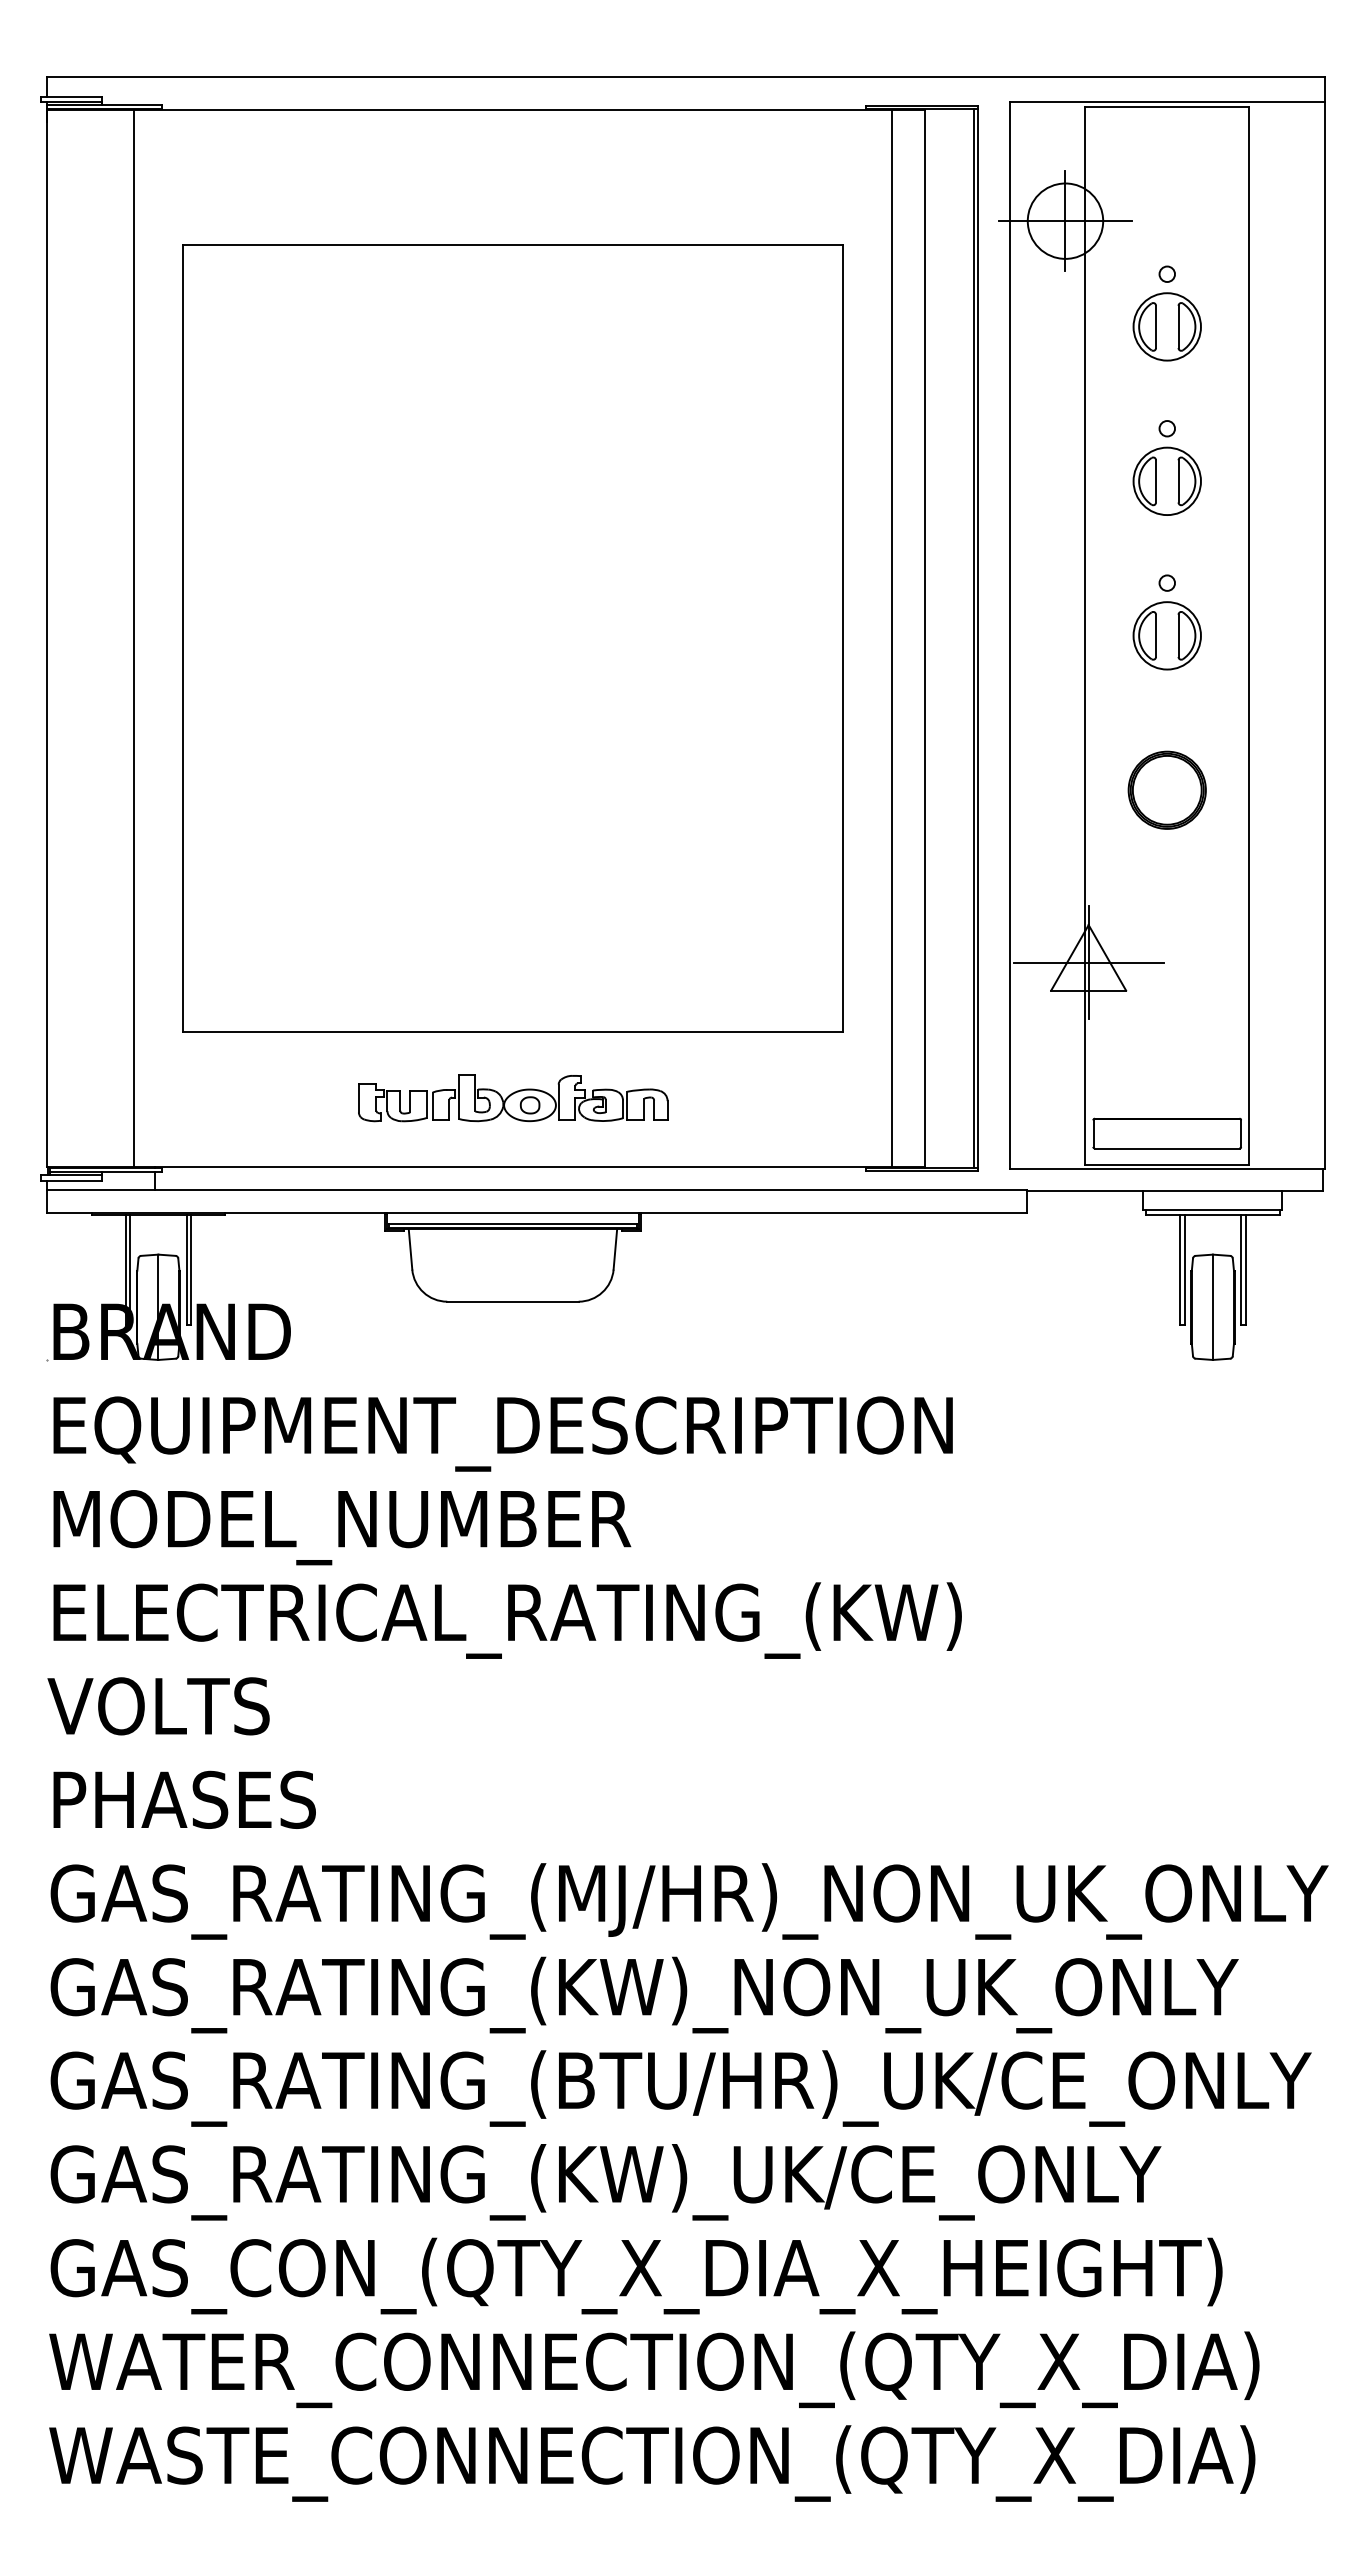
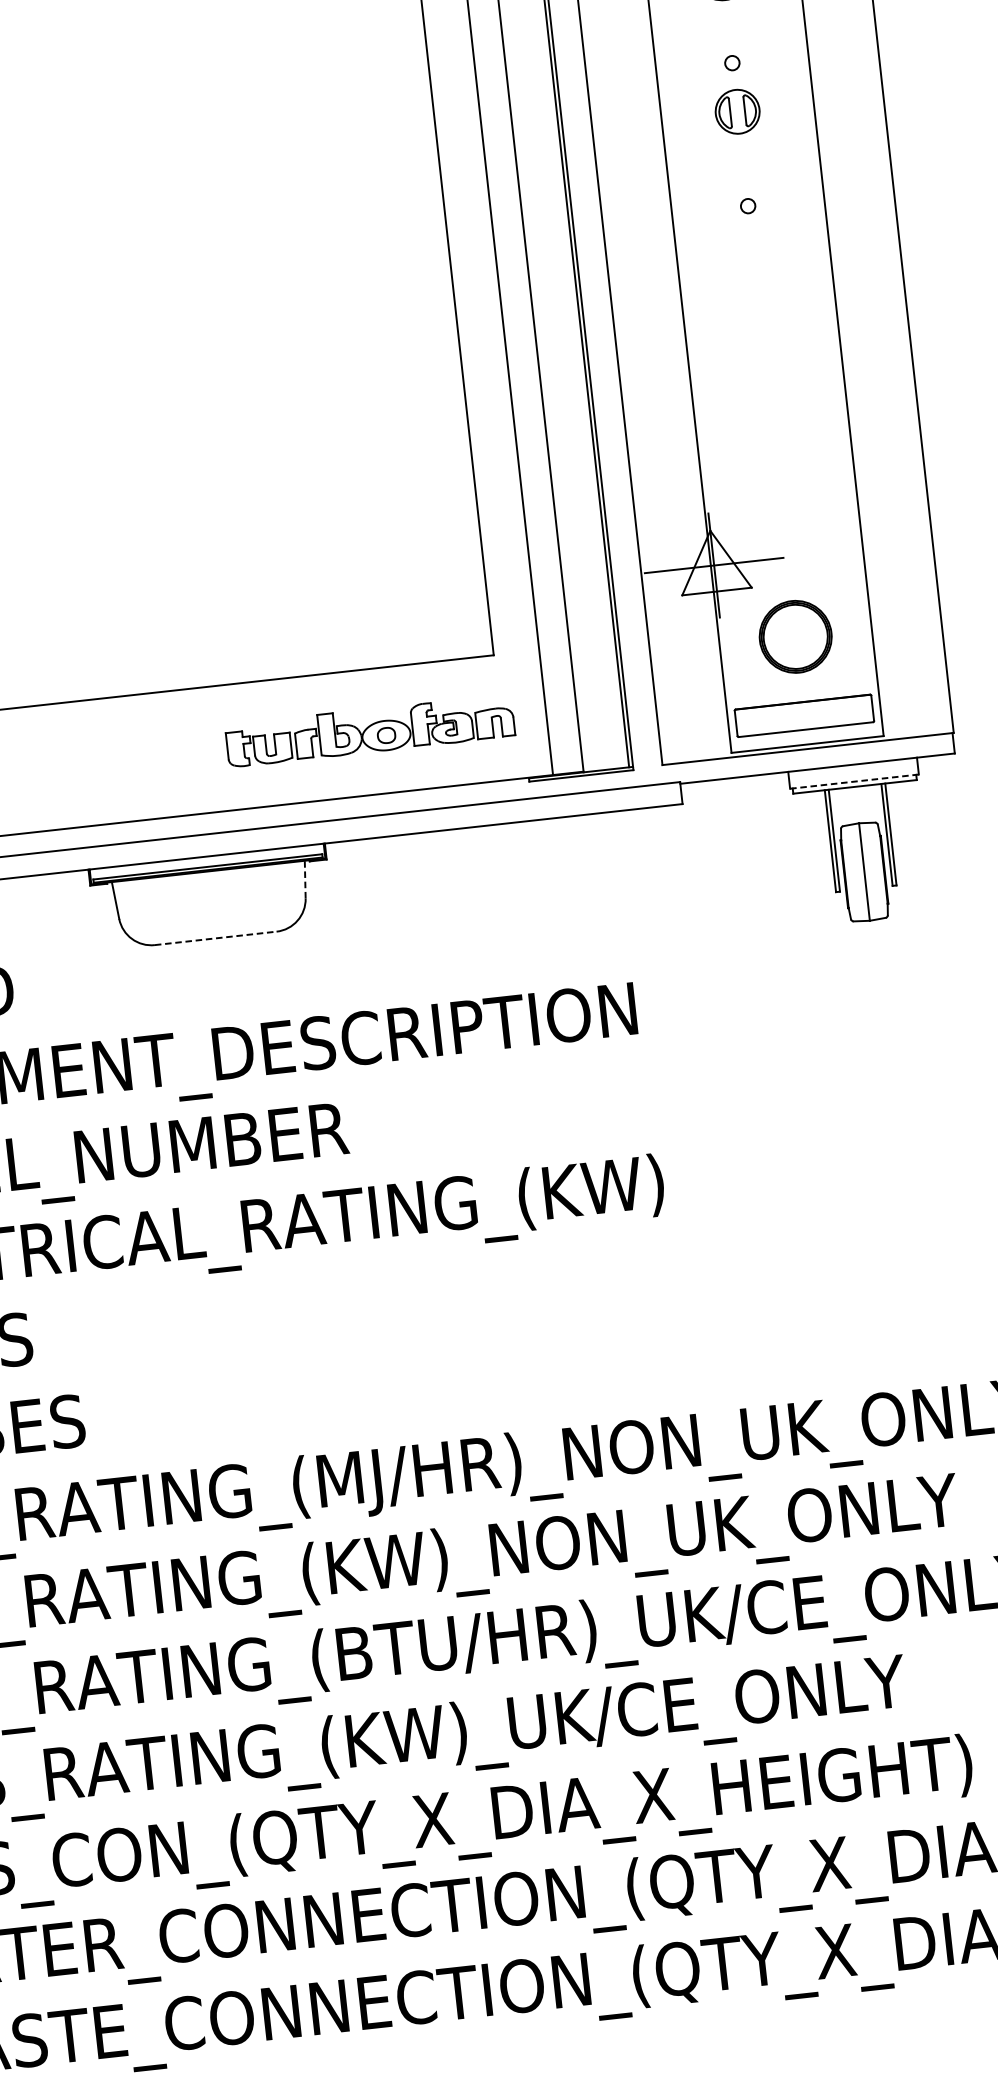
part: (1166, 480) -> (736, 111), size x0.7
part: (1166, 635) -> (752, 254), removed
part: (1166, 789) -> (794, 636), moved
part: (513, 1098) -> (370, 730), moved
line: (1212, 1209) -> (854, 781), solid -> dashed
line: (615, 1249) -> (305, 879), solid -> dashed
line: (512, 1301) -> (215, 938), solid -> dashed

